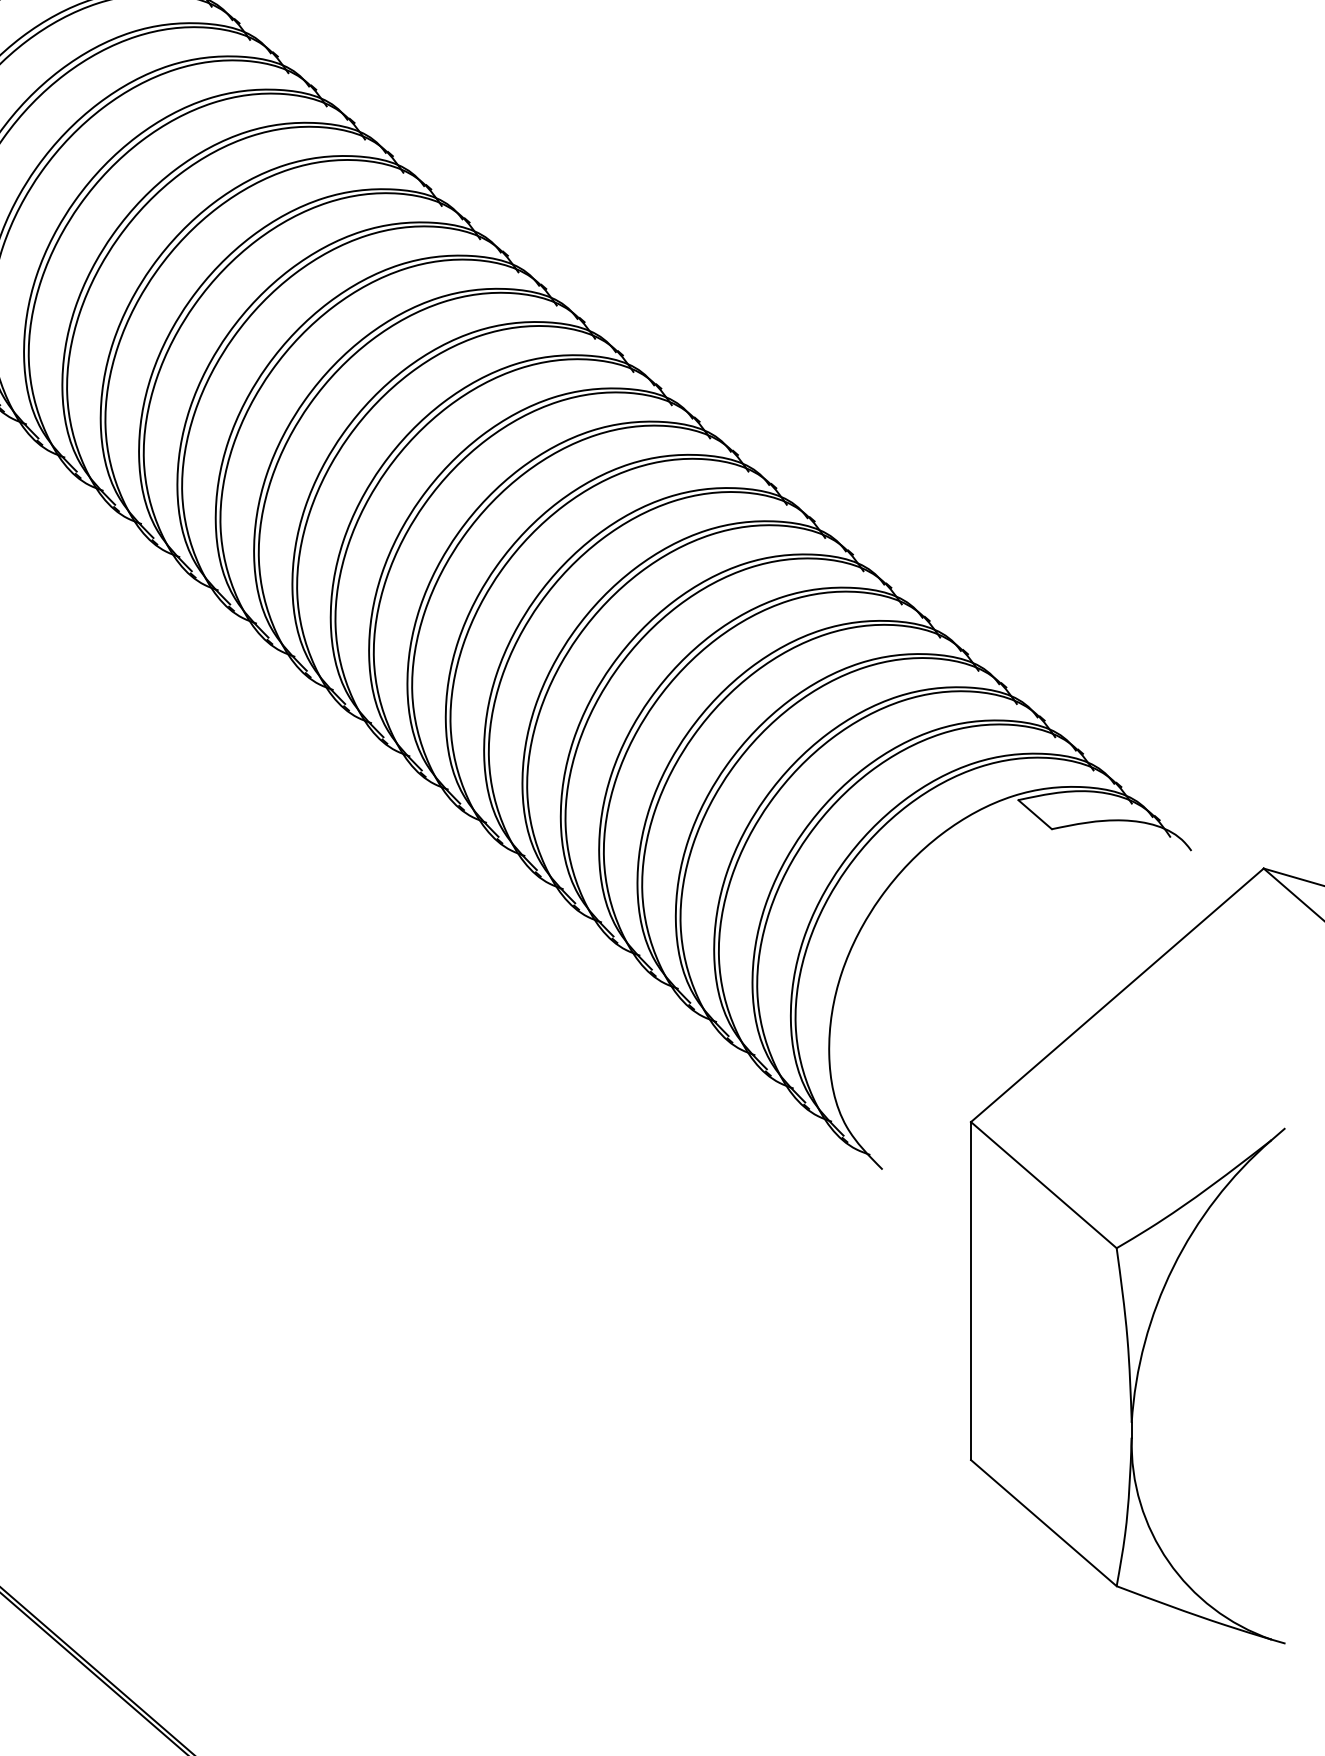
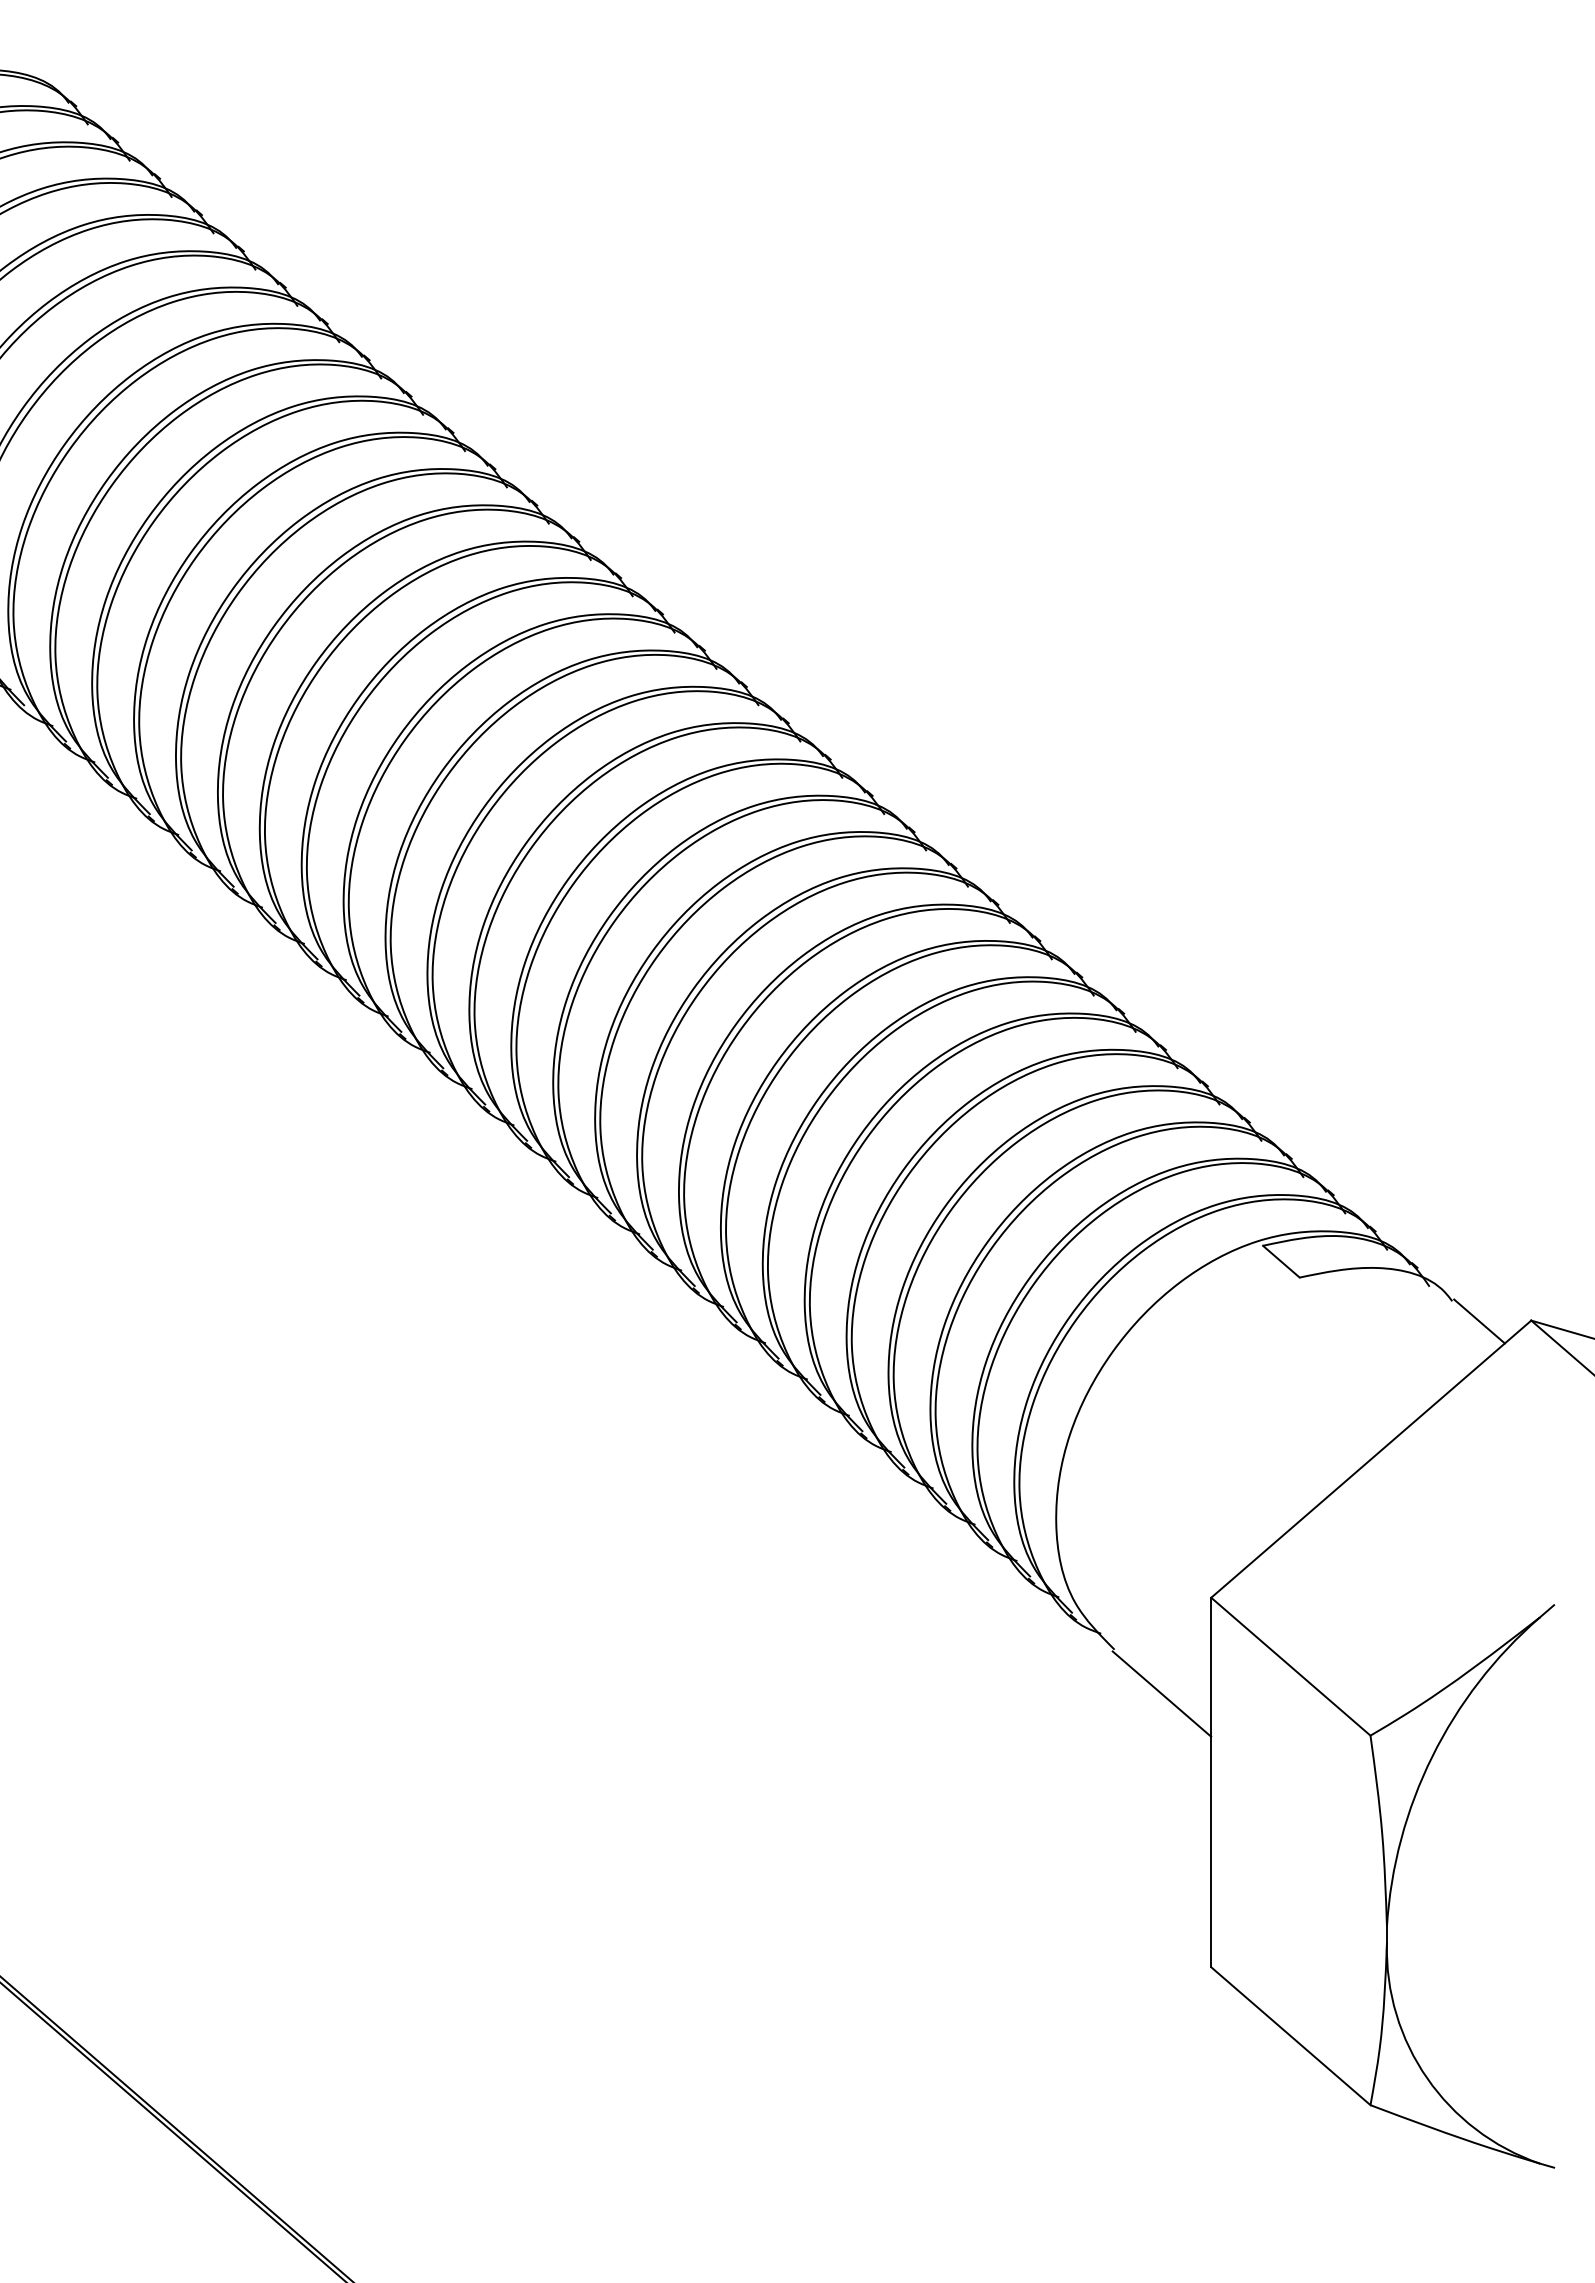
line: (1216, 869) -> (1479, 1321), added
line: (925, 1209) -> (1161, 1693), added

